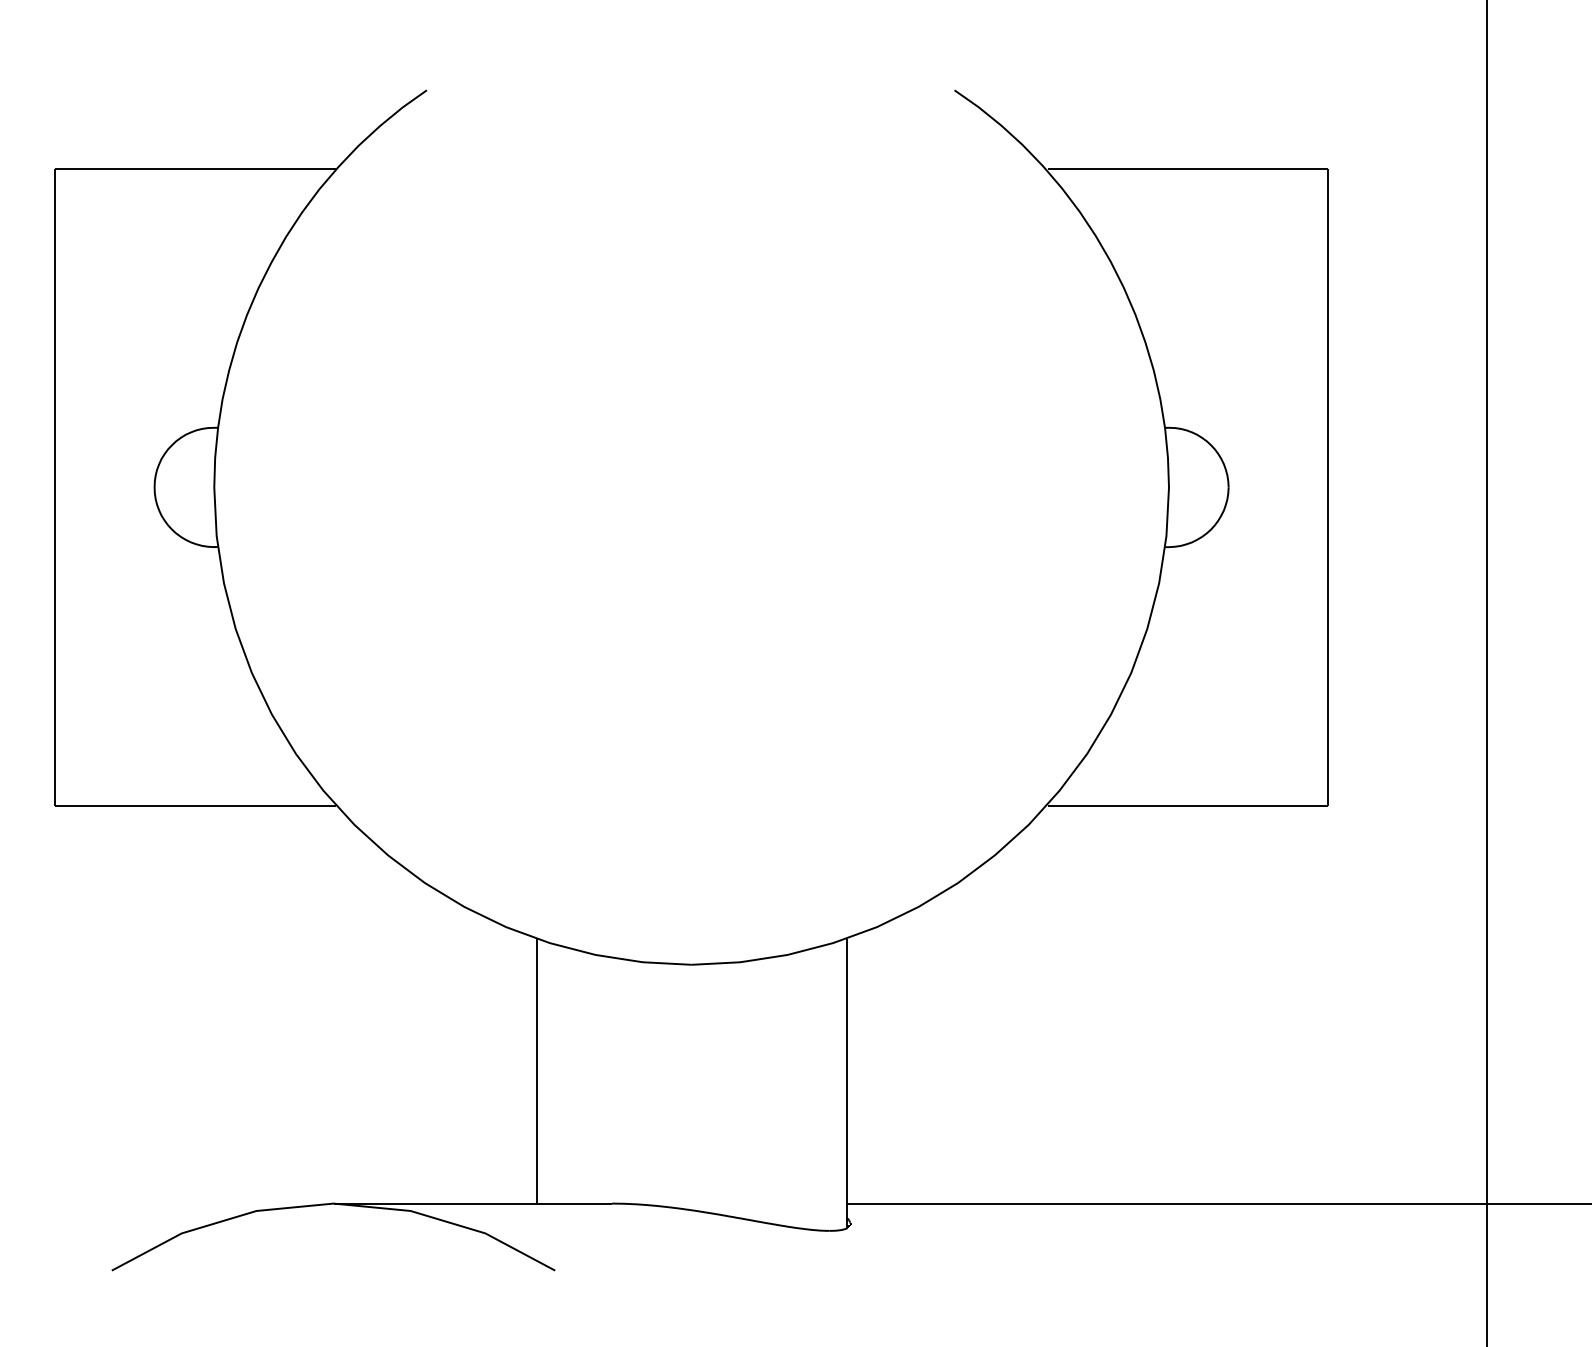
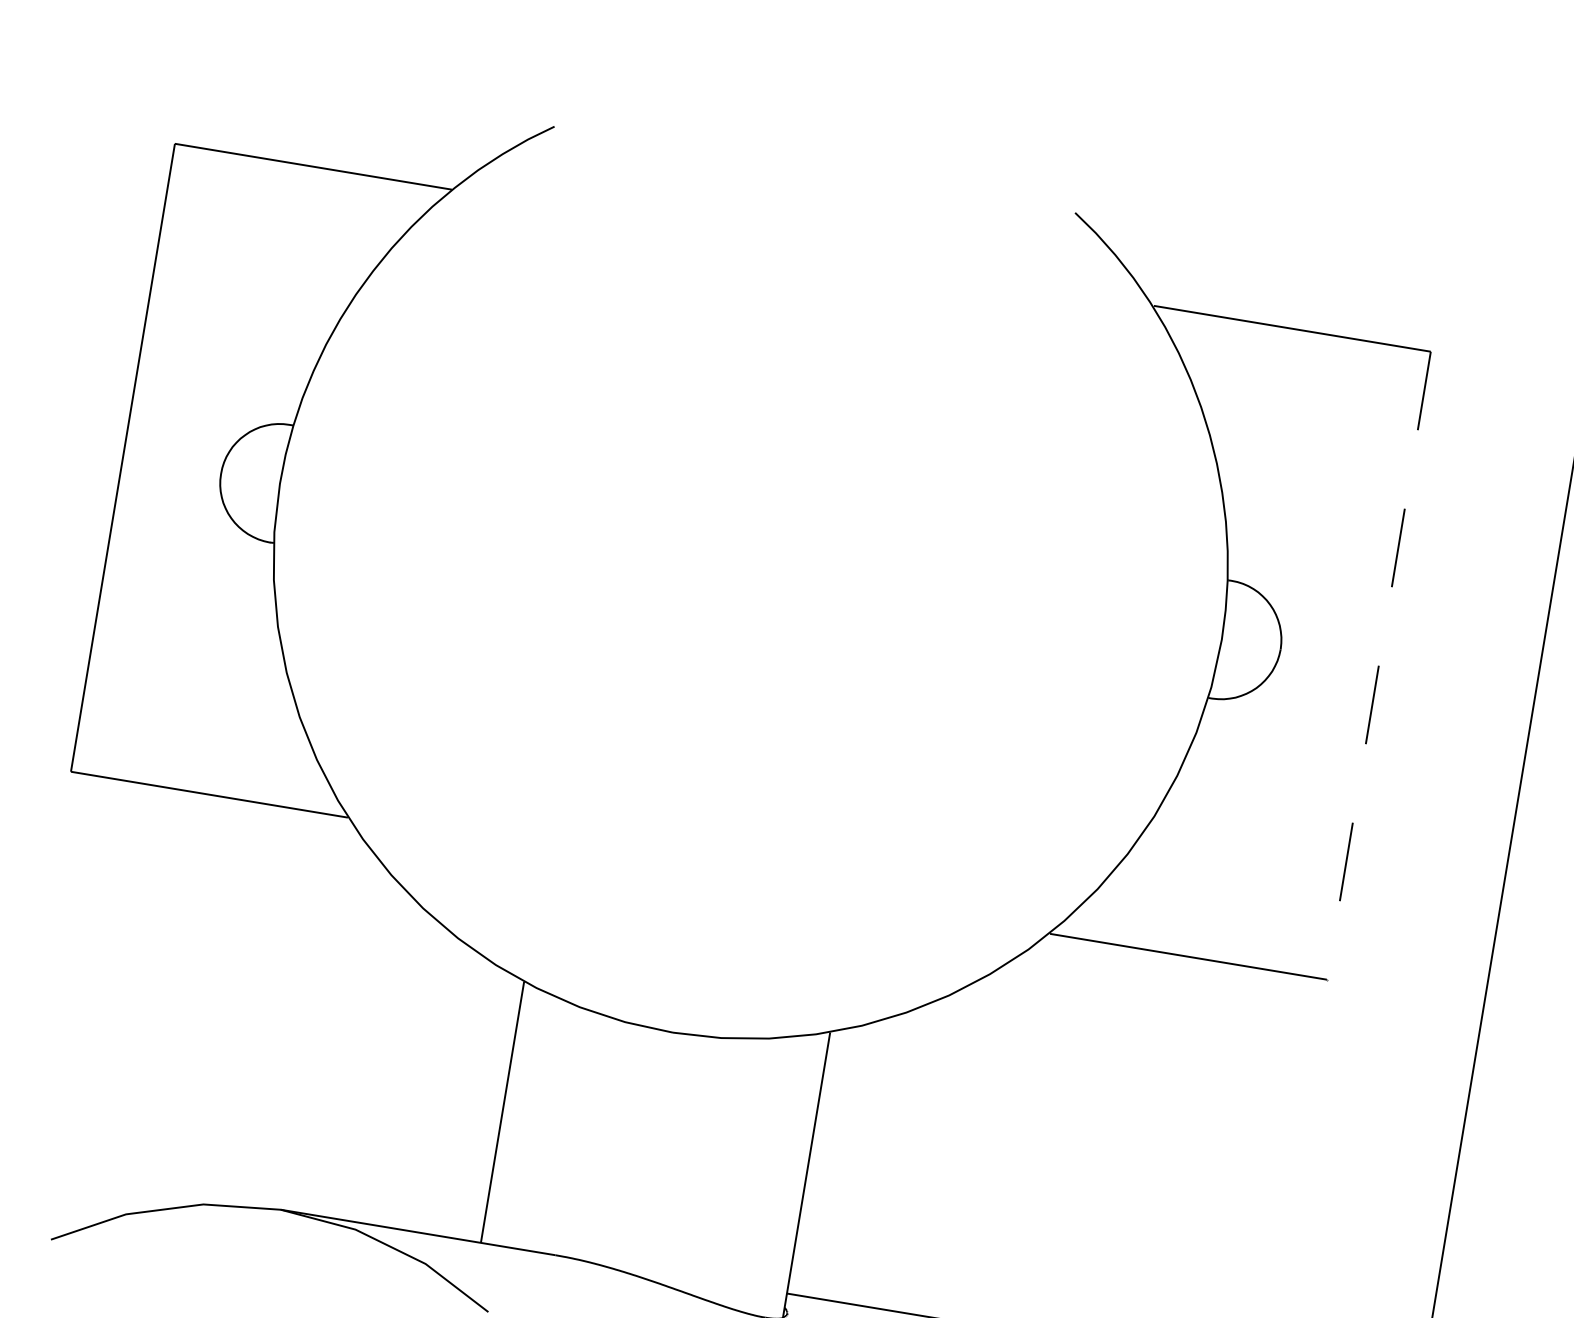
line: (1328, 487) -> (1379, 665), solid -> dashed

